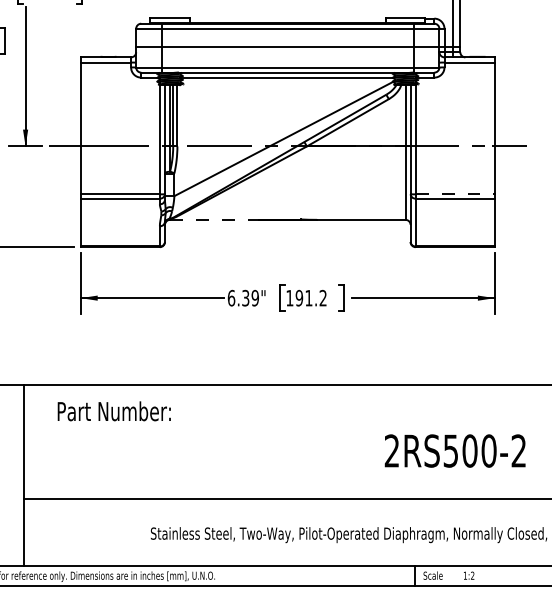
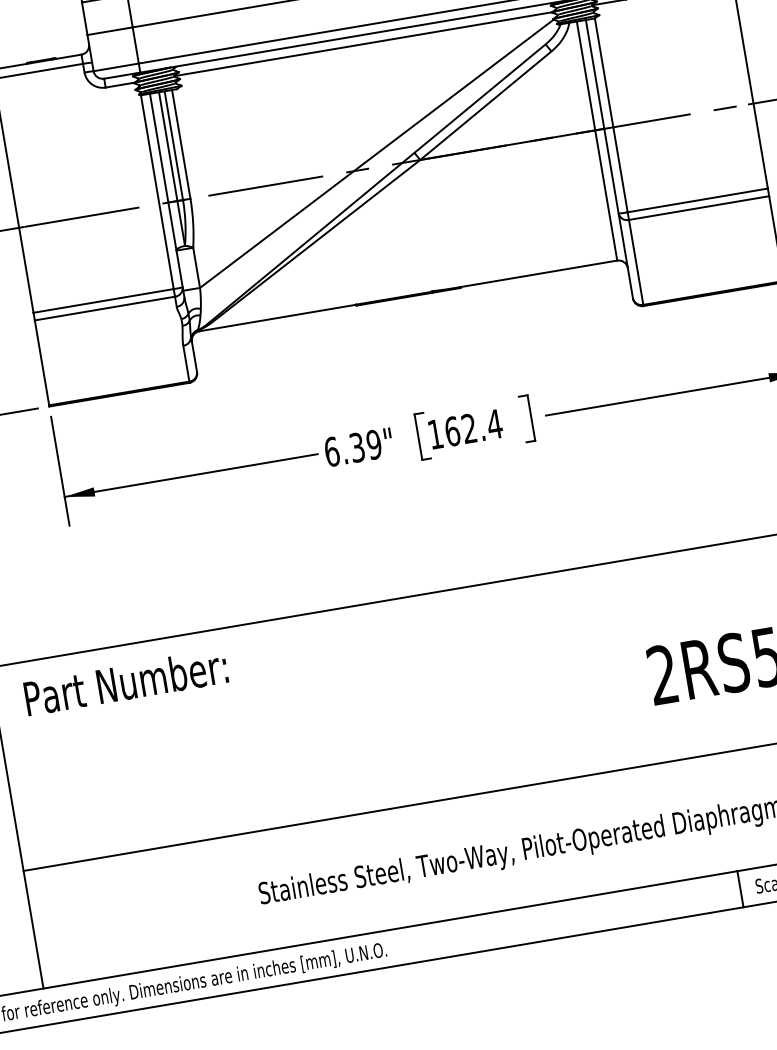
line: (455, 194) -> (698, 200), dashed -> solid
line: (214, 219) -> (278, 317), dashed -> solid
text: (311, 297) -> (473, 426), 191.2 -> 162.4
text: (113, 411) -> (124, 682), moved

